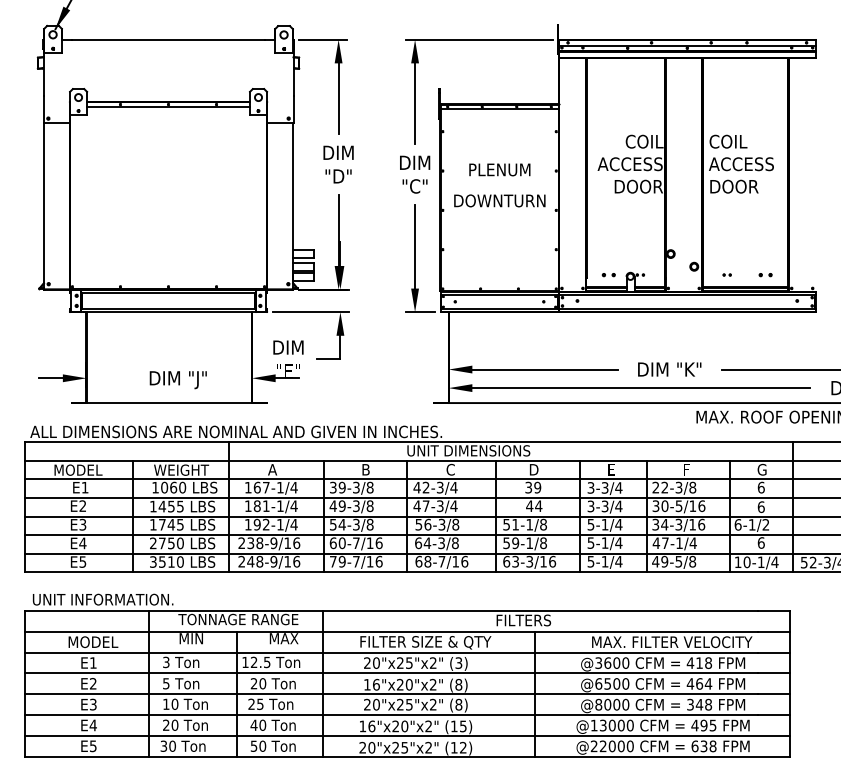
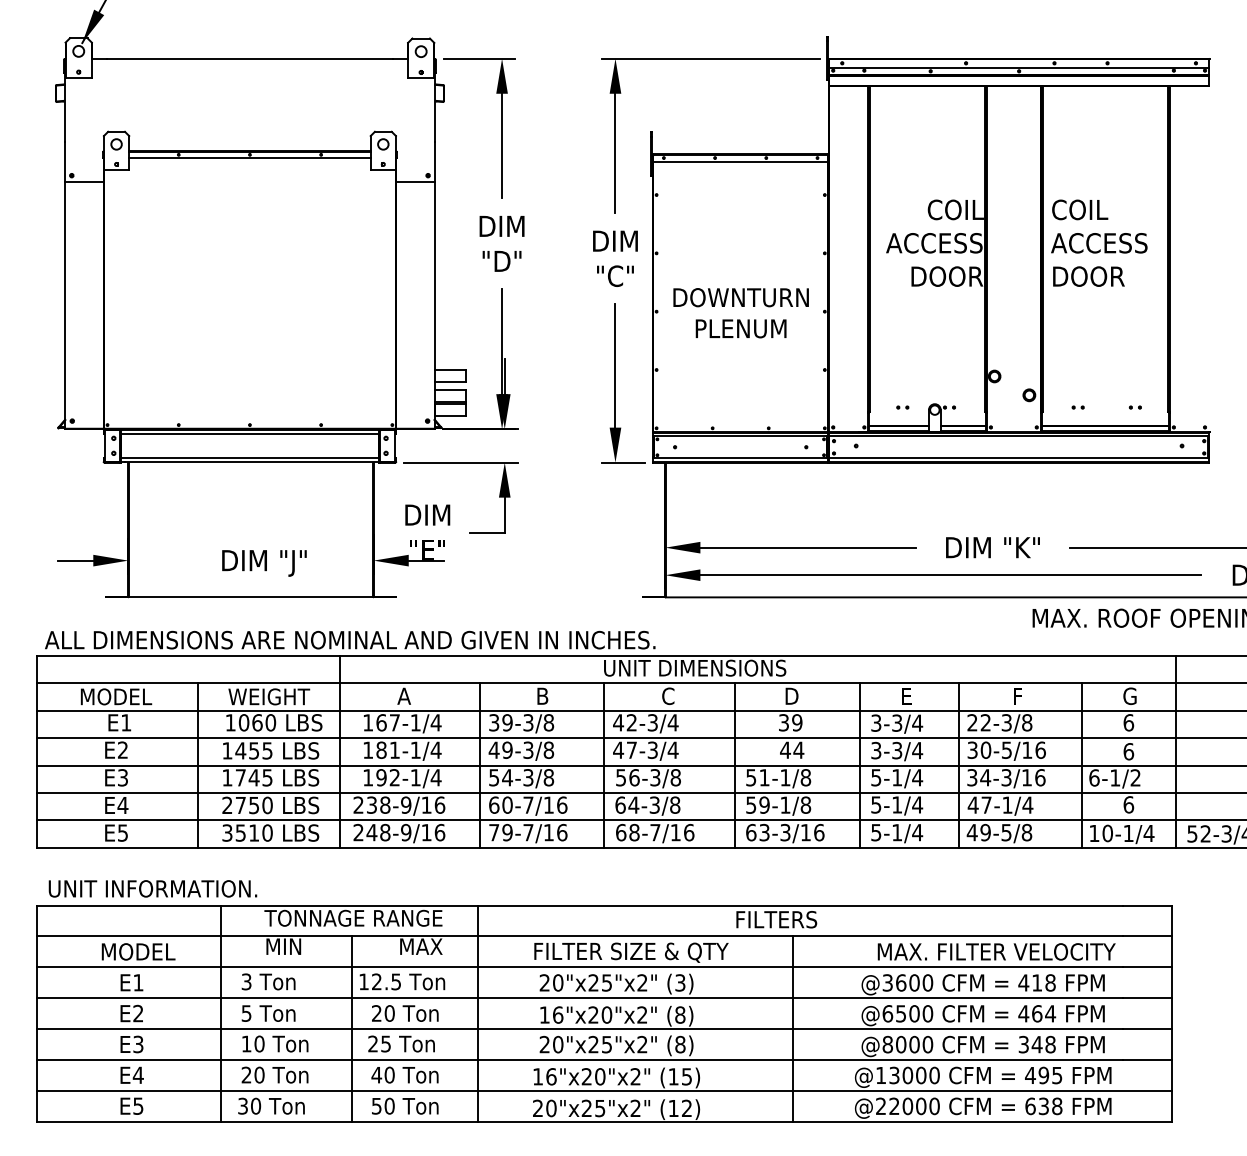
text: (499, 169) -> (740, 328), moved
part: (608, 274) -> (902, 406), size x0.62
part: (765, 274) -> (1134, 406), size x0.62

